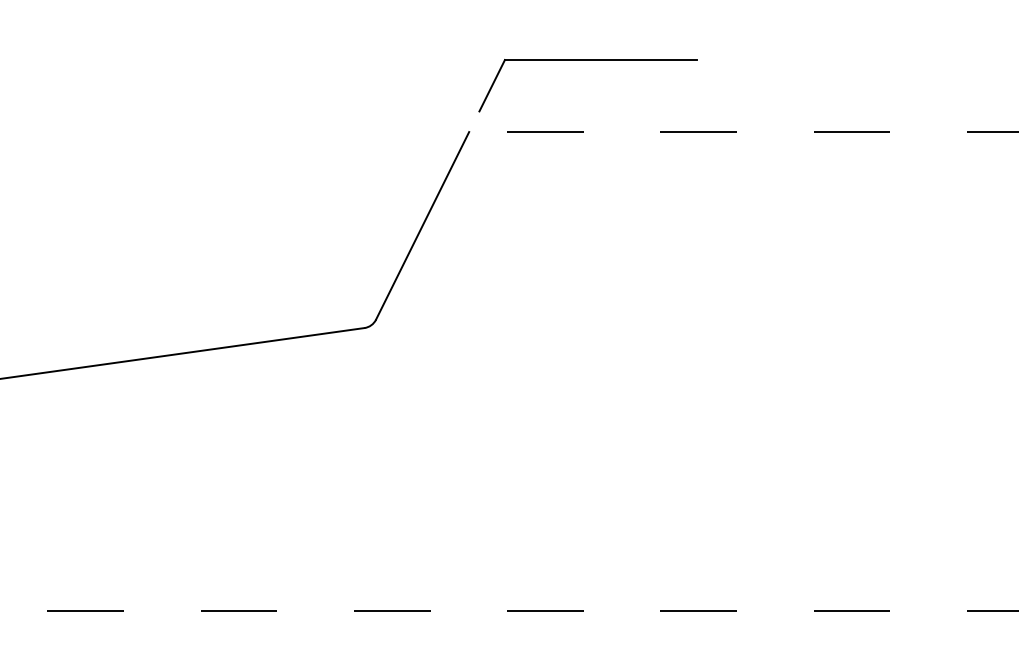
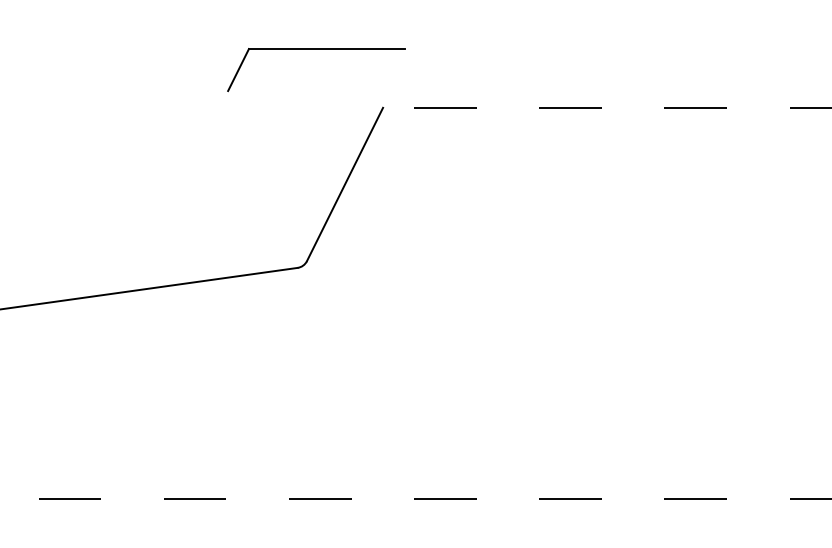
part: (587, 60) -> (316, 49), moved

